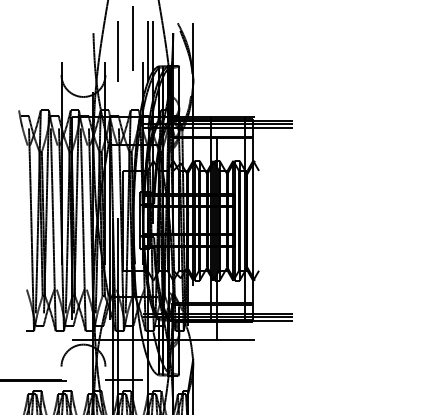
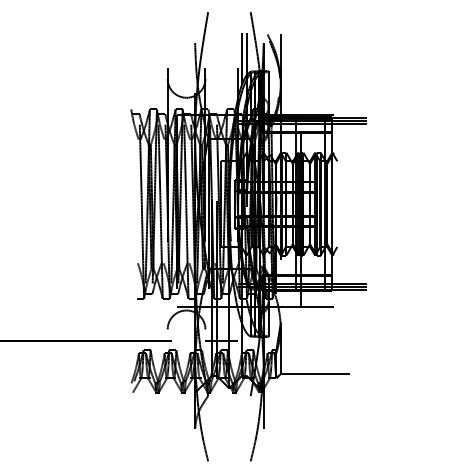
line: (133, 38) -> (229, 47), removed
line: (118, 51) -> (216, 58), removed

